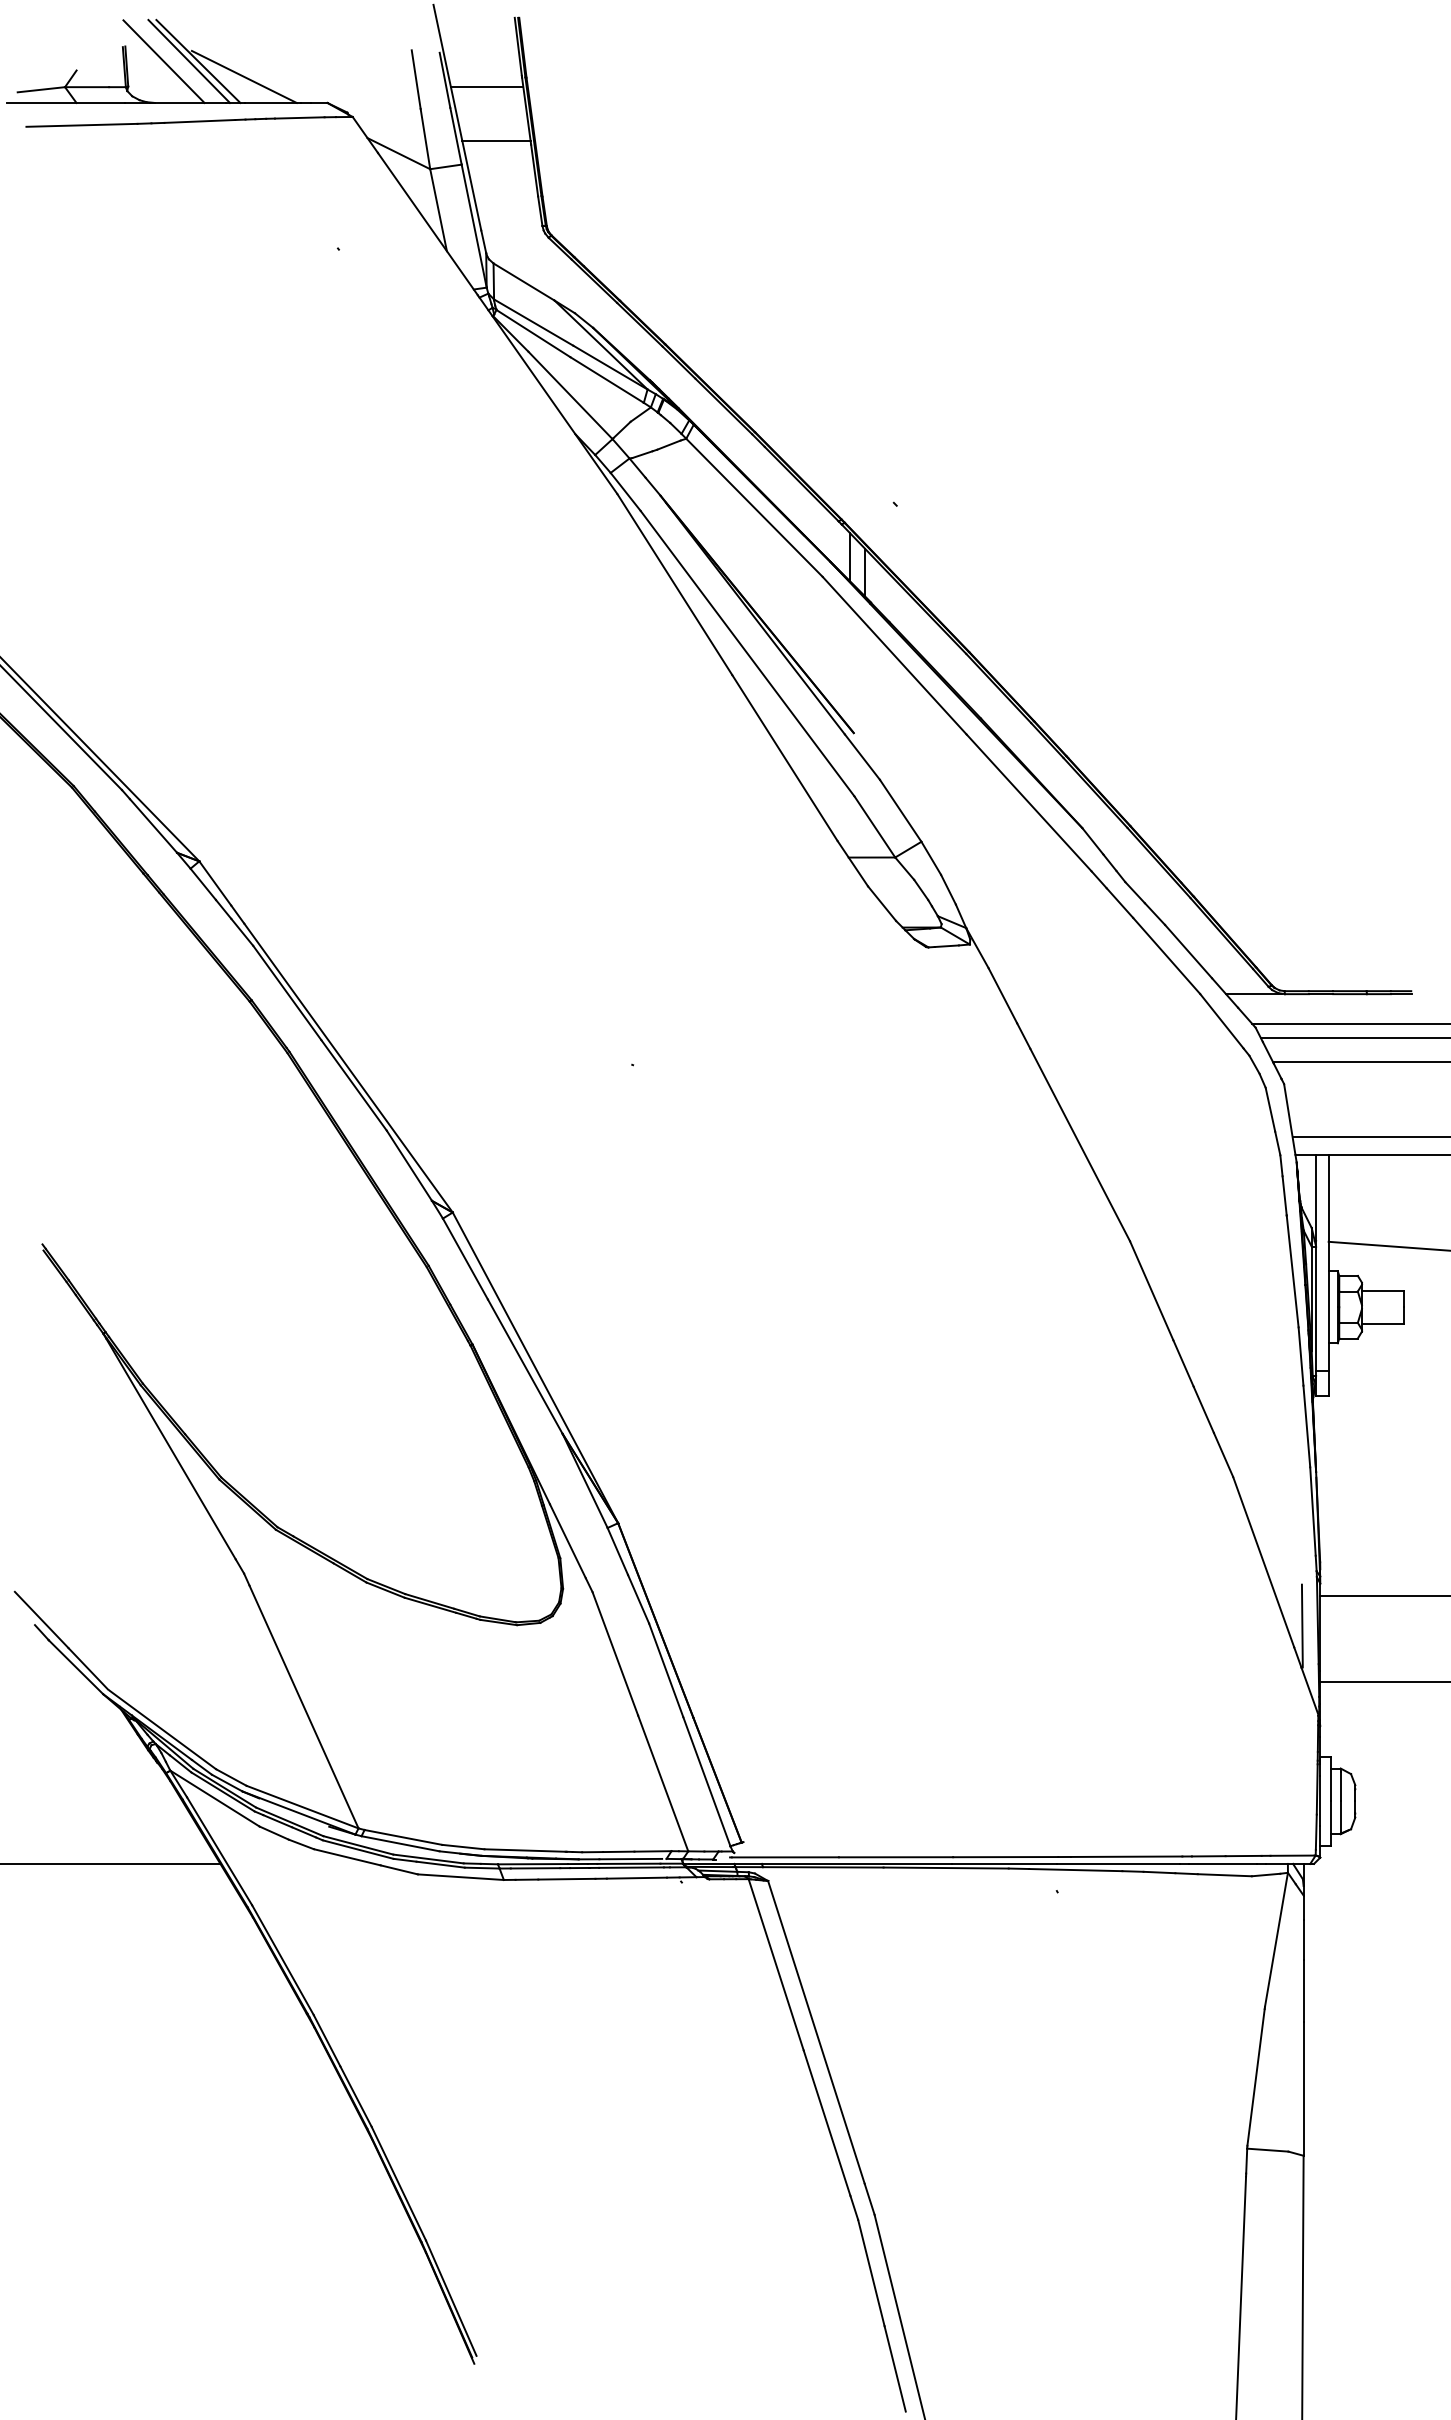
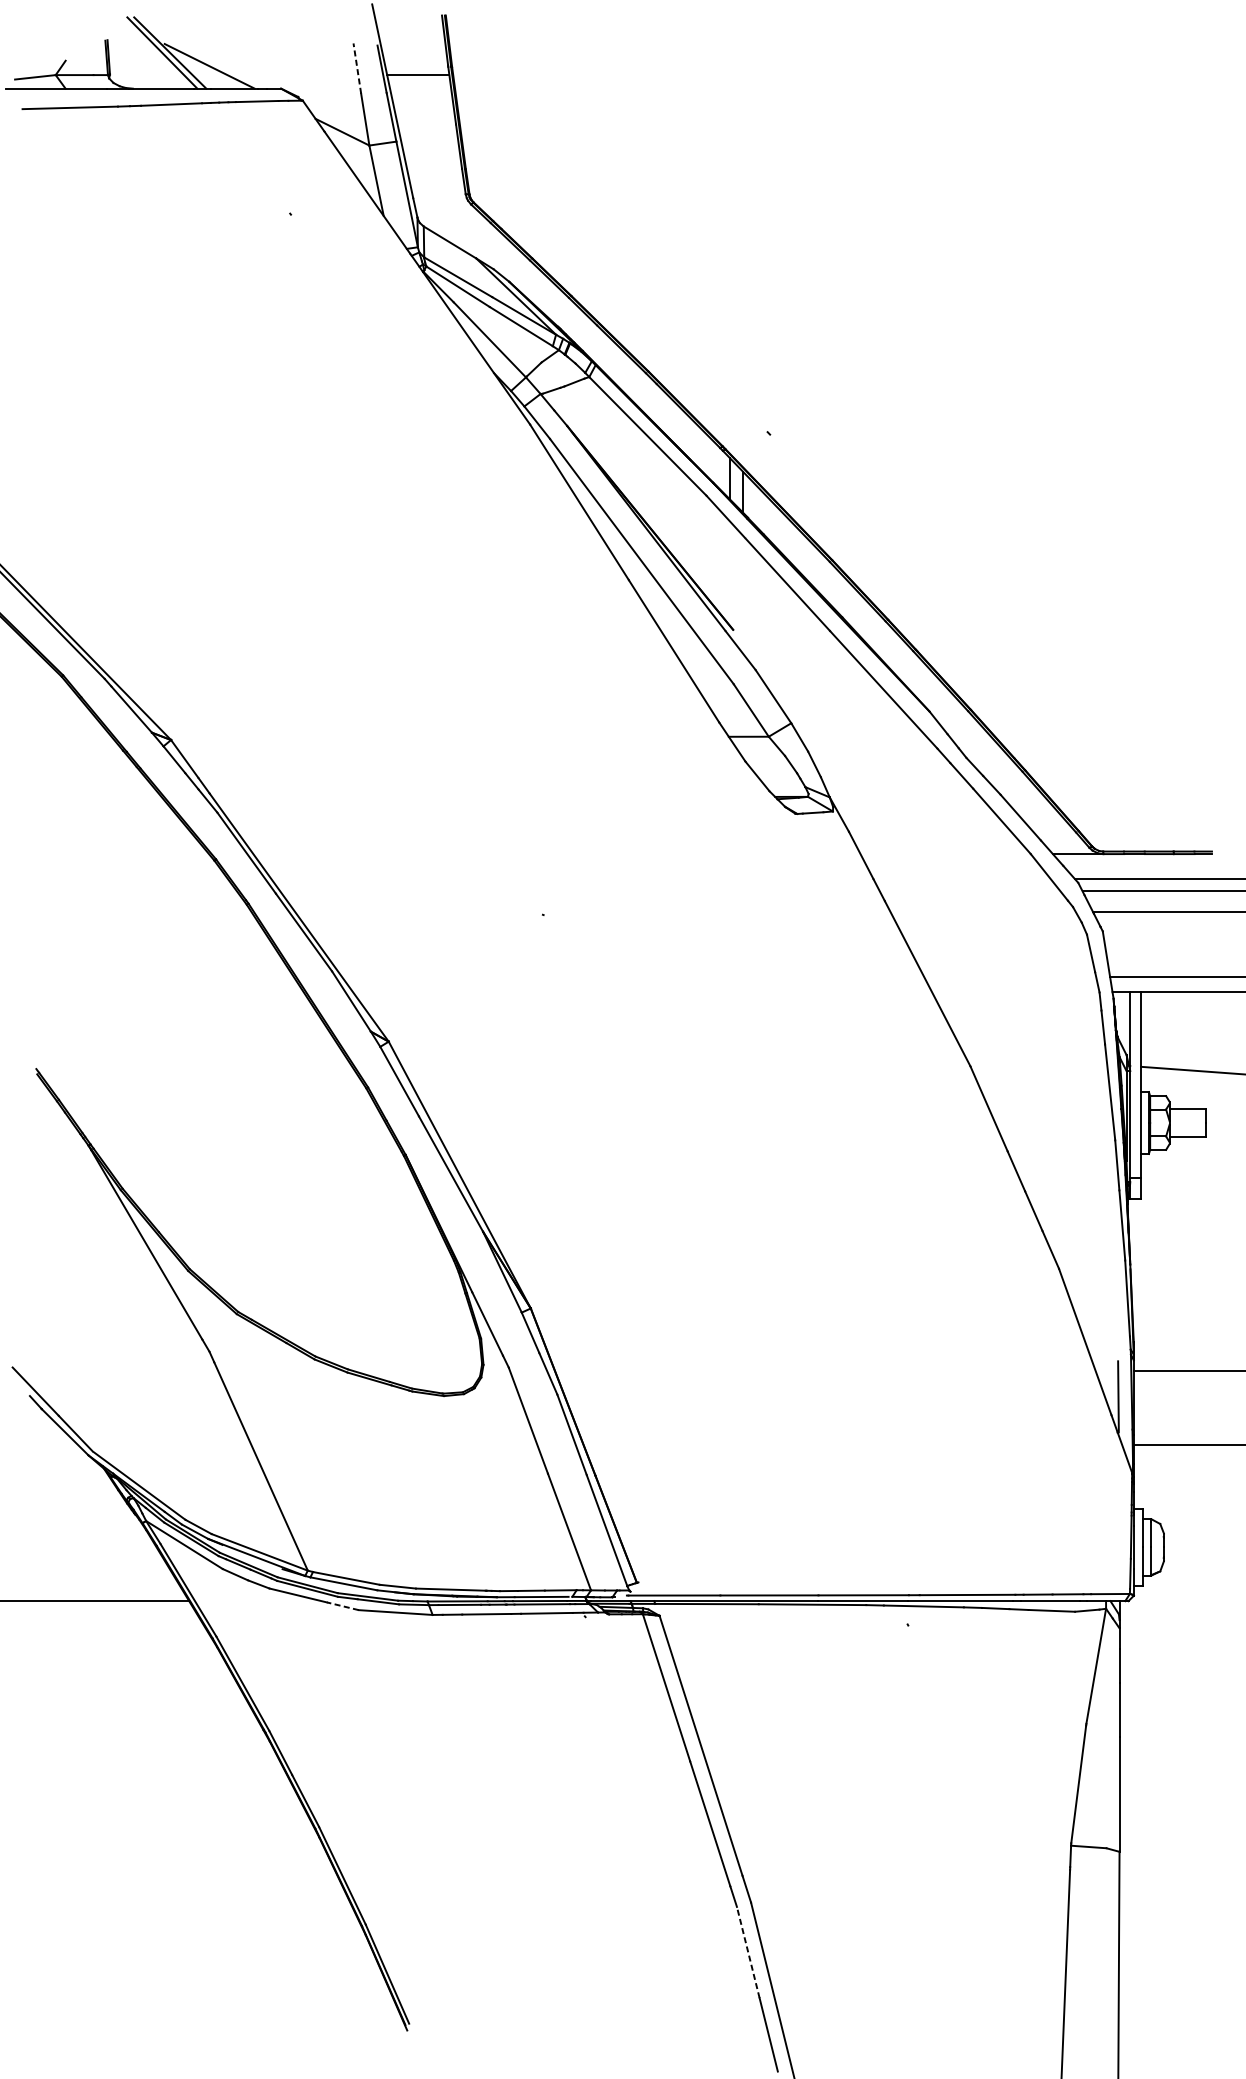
line: (163, 61) -> (140, 53), removed
line: (416, 79) -> (357, 68), solid -> dashed
line: (496, 140) -> (426, 120), removed
line: (398, 1869) -> (342, 1605), solid -> dashed
line: (871, 2273) -> (748, 1952), solid -> dashed

